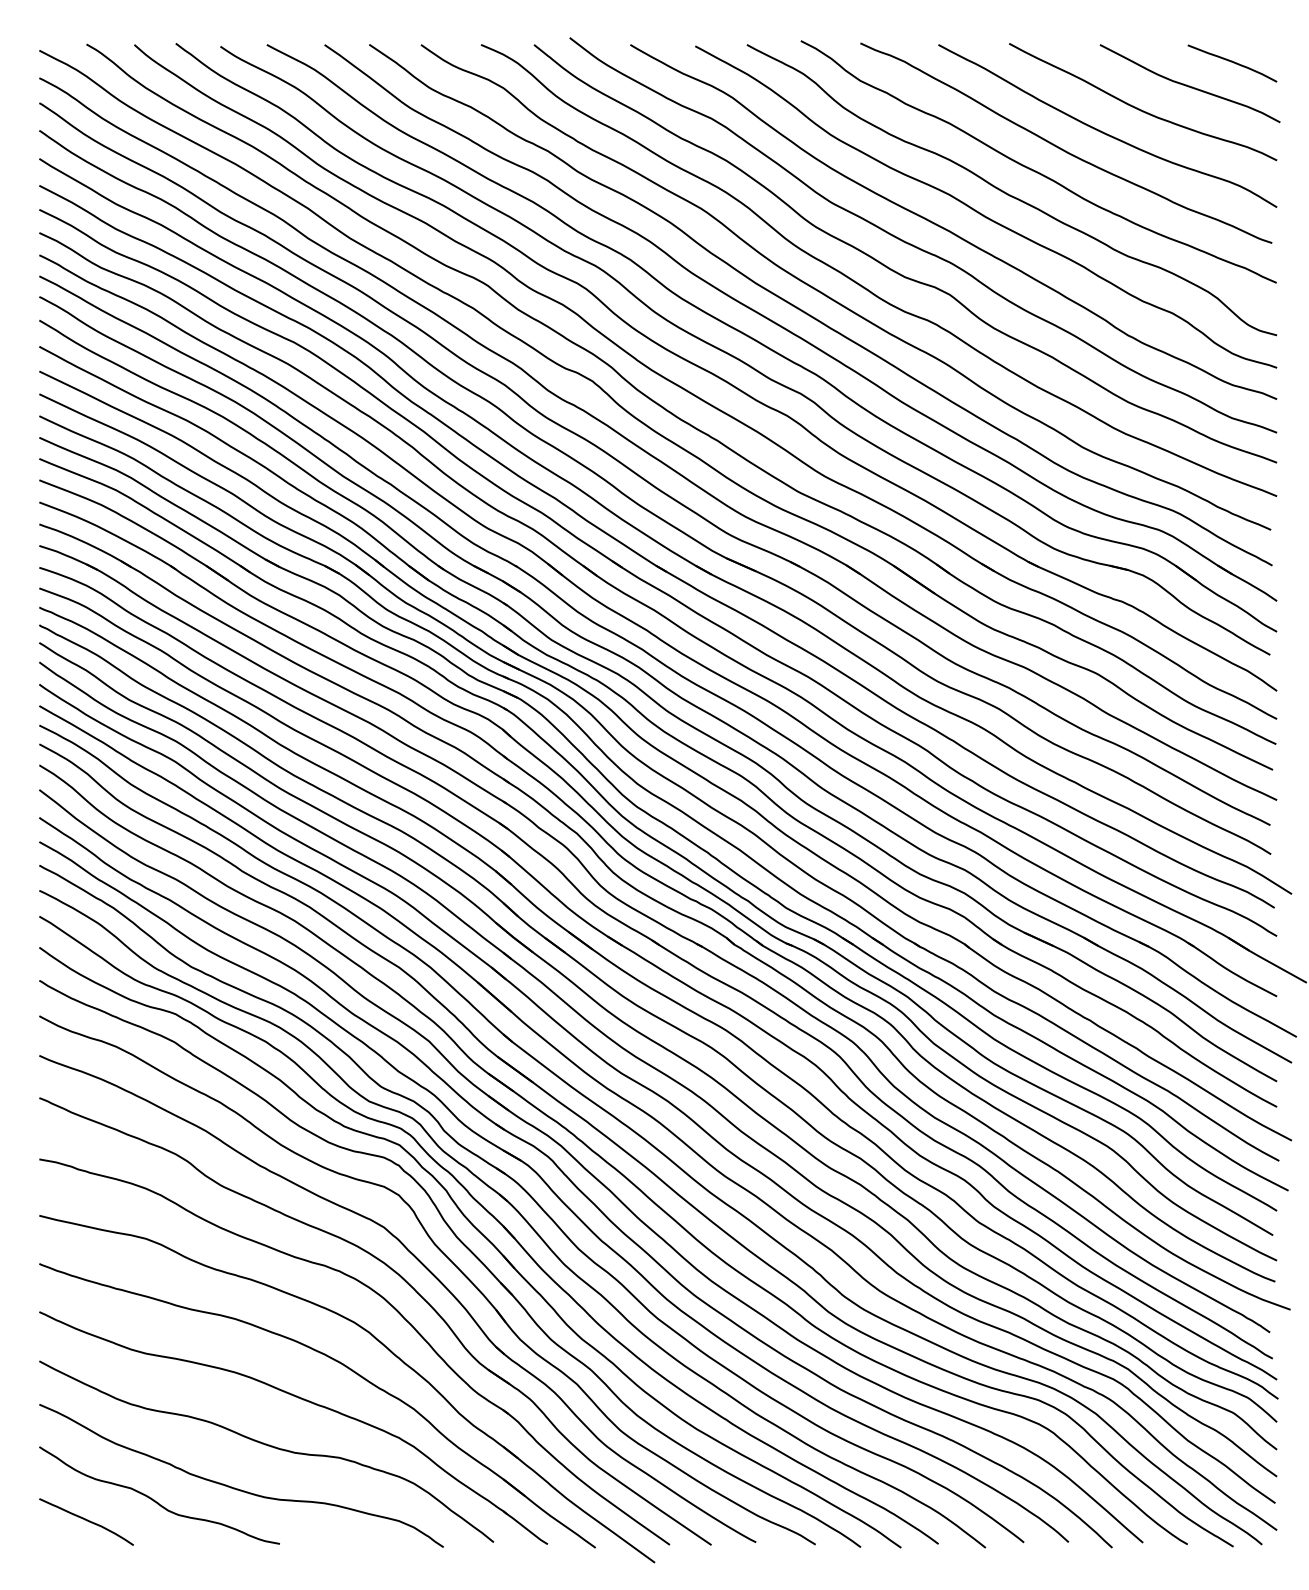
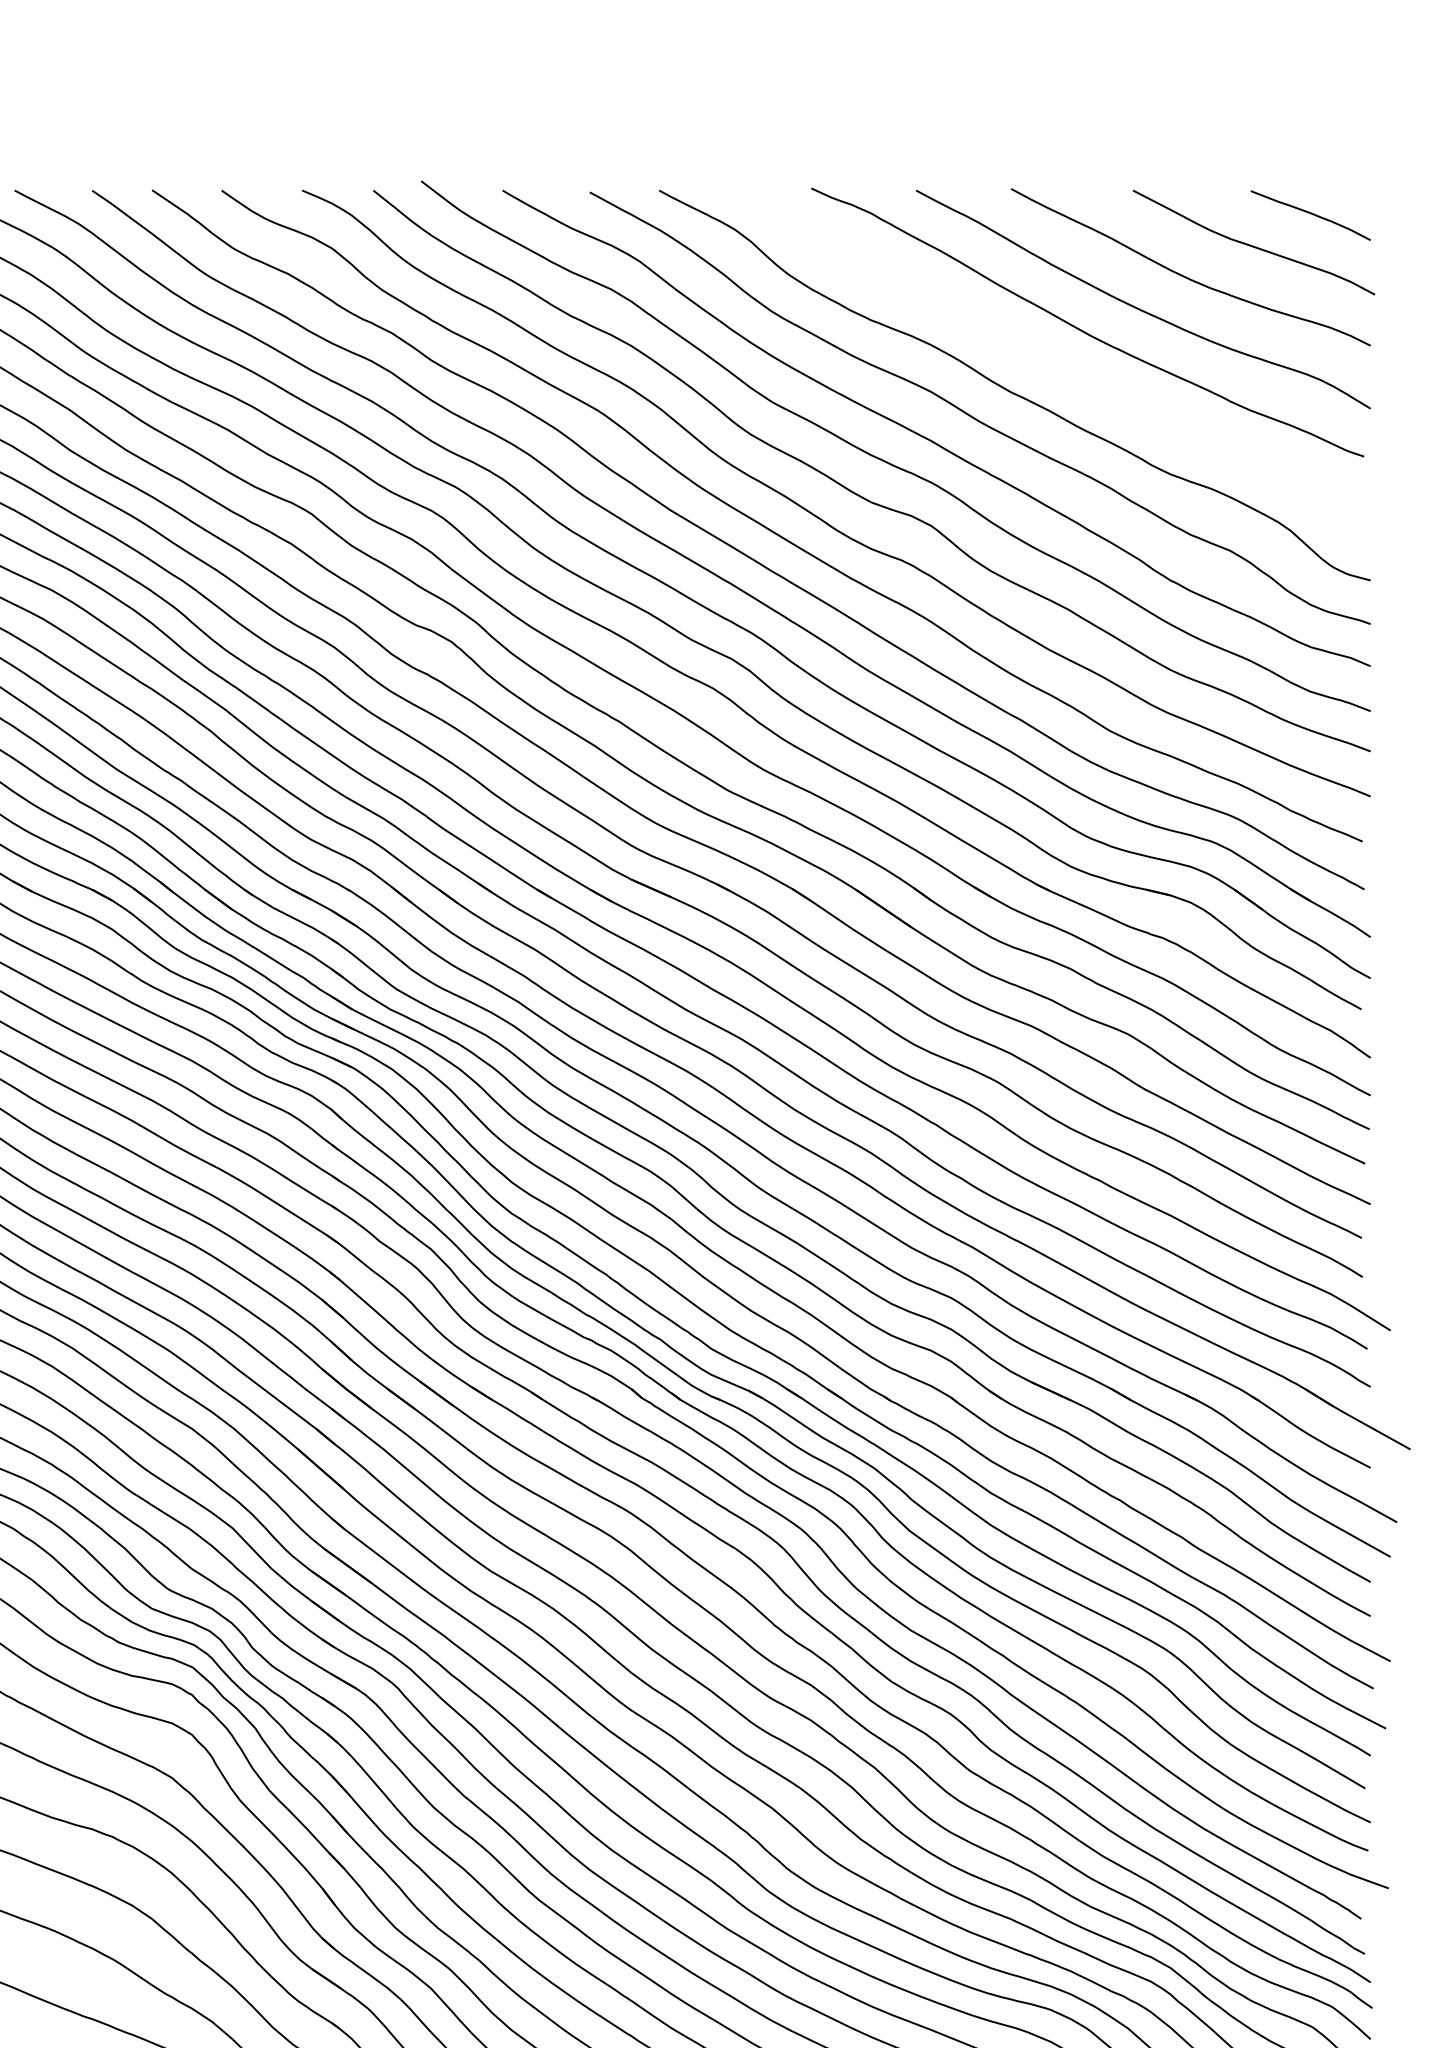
curve: (1033, 169) -> (1043, 357), removed

